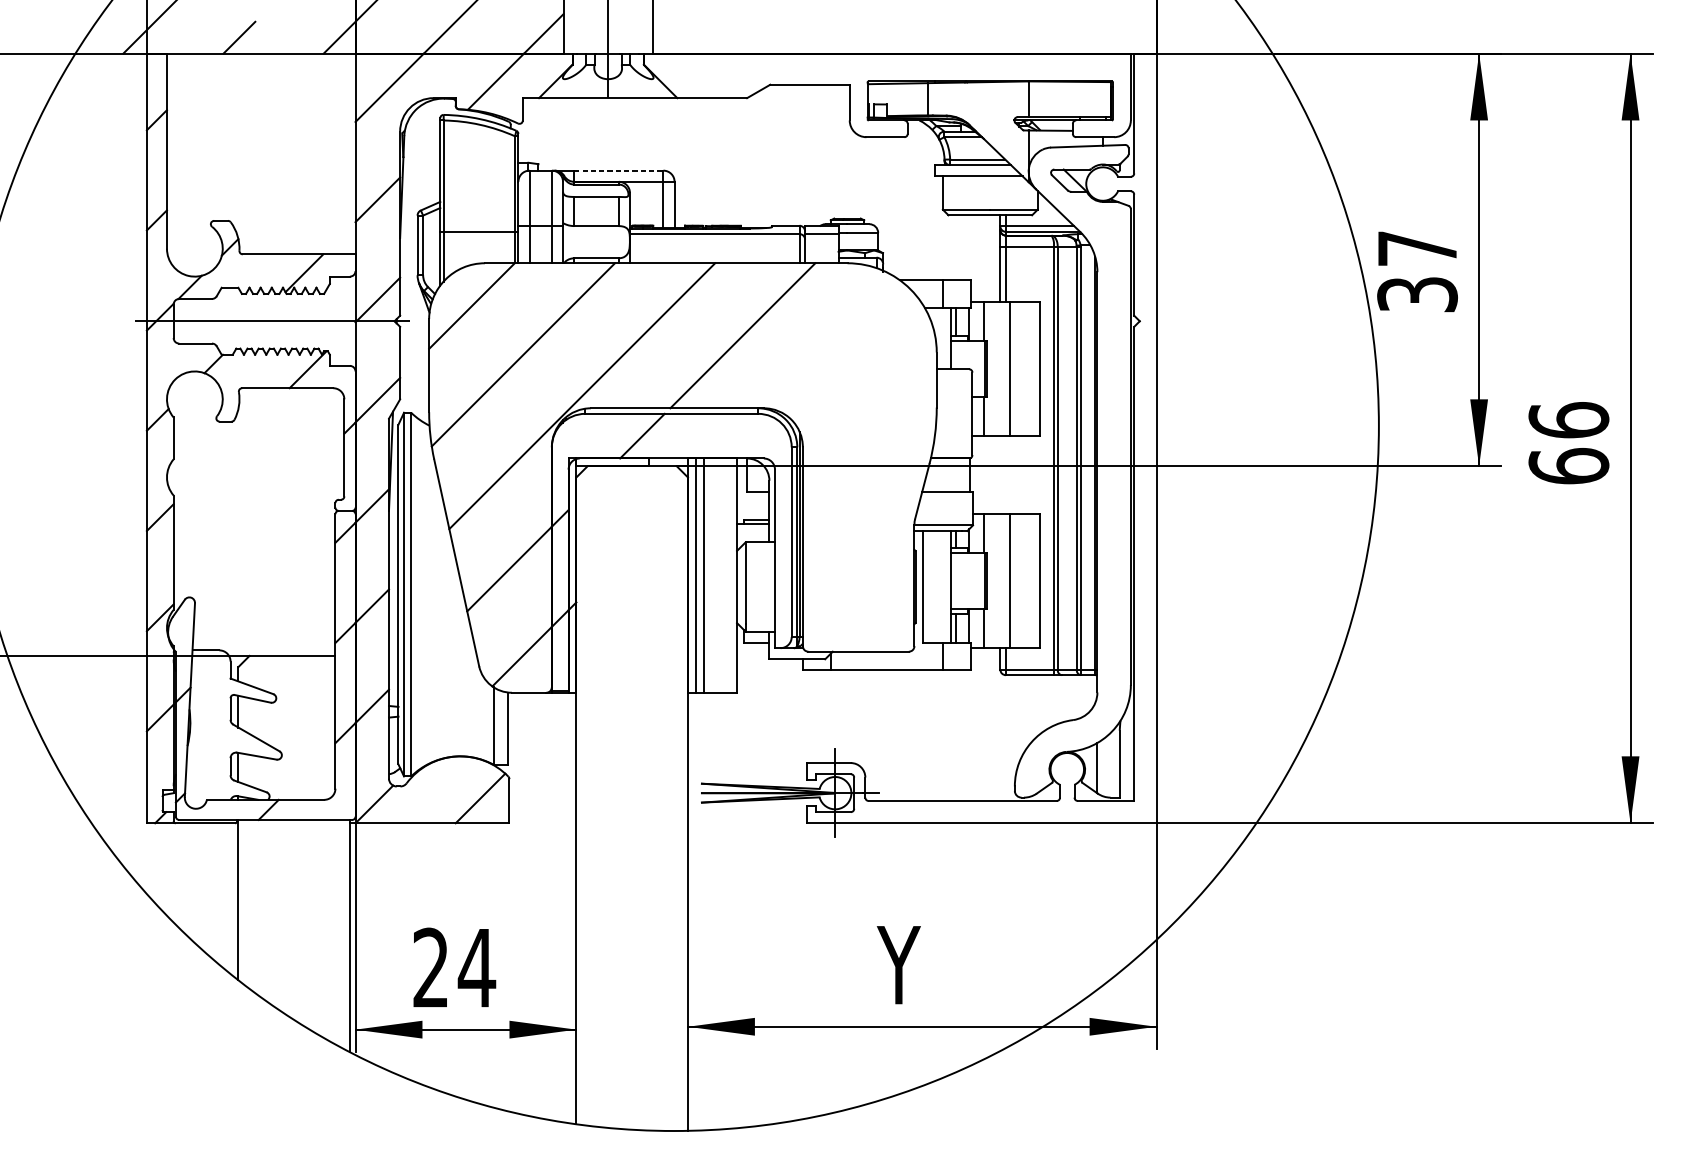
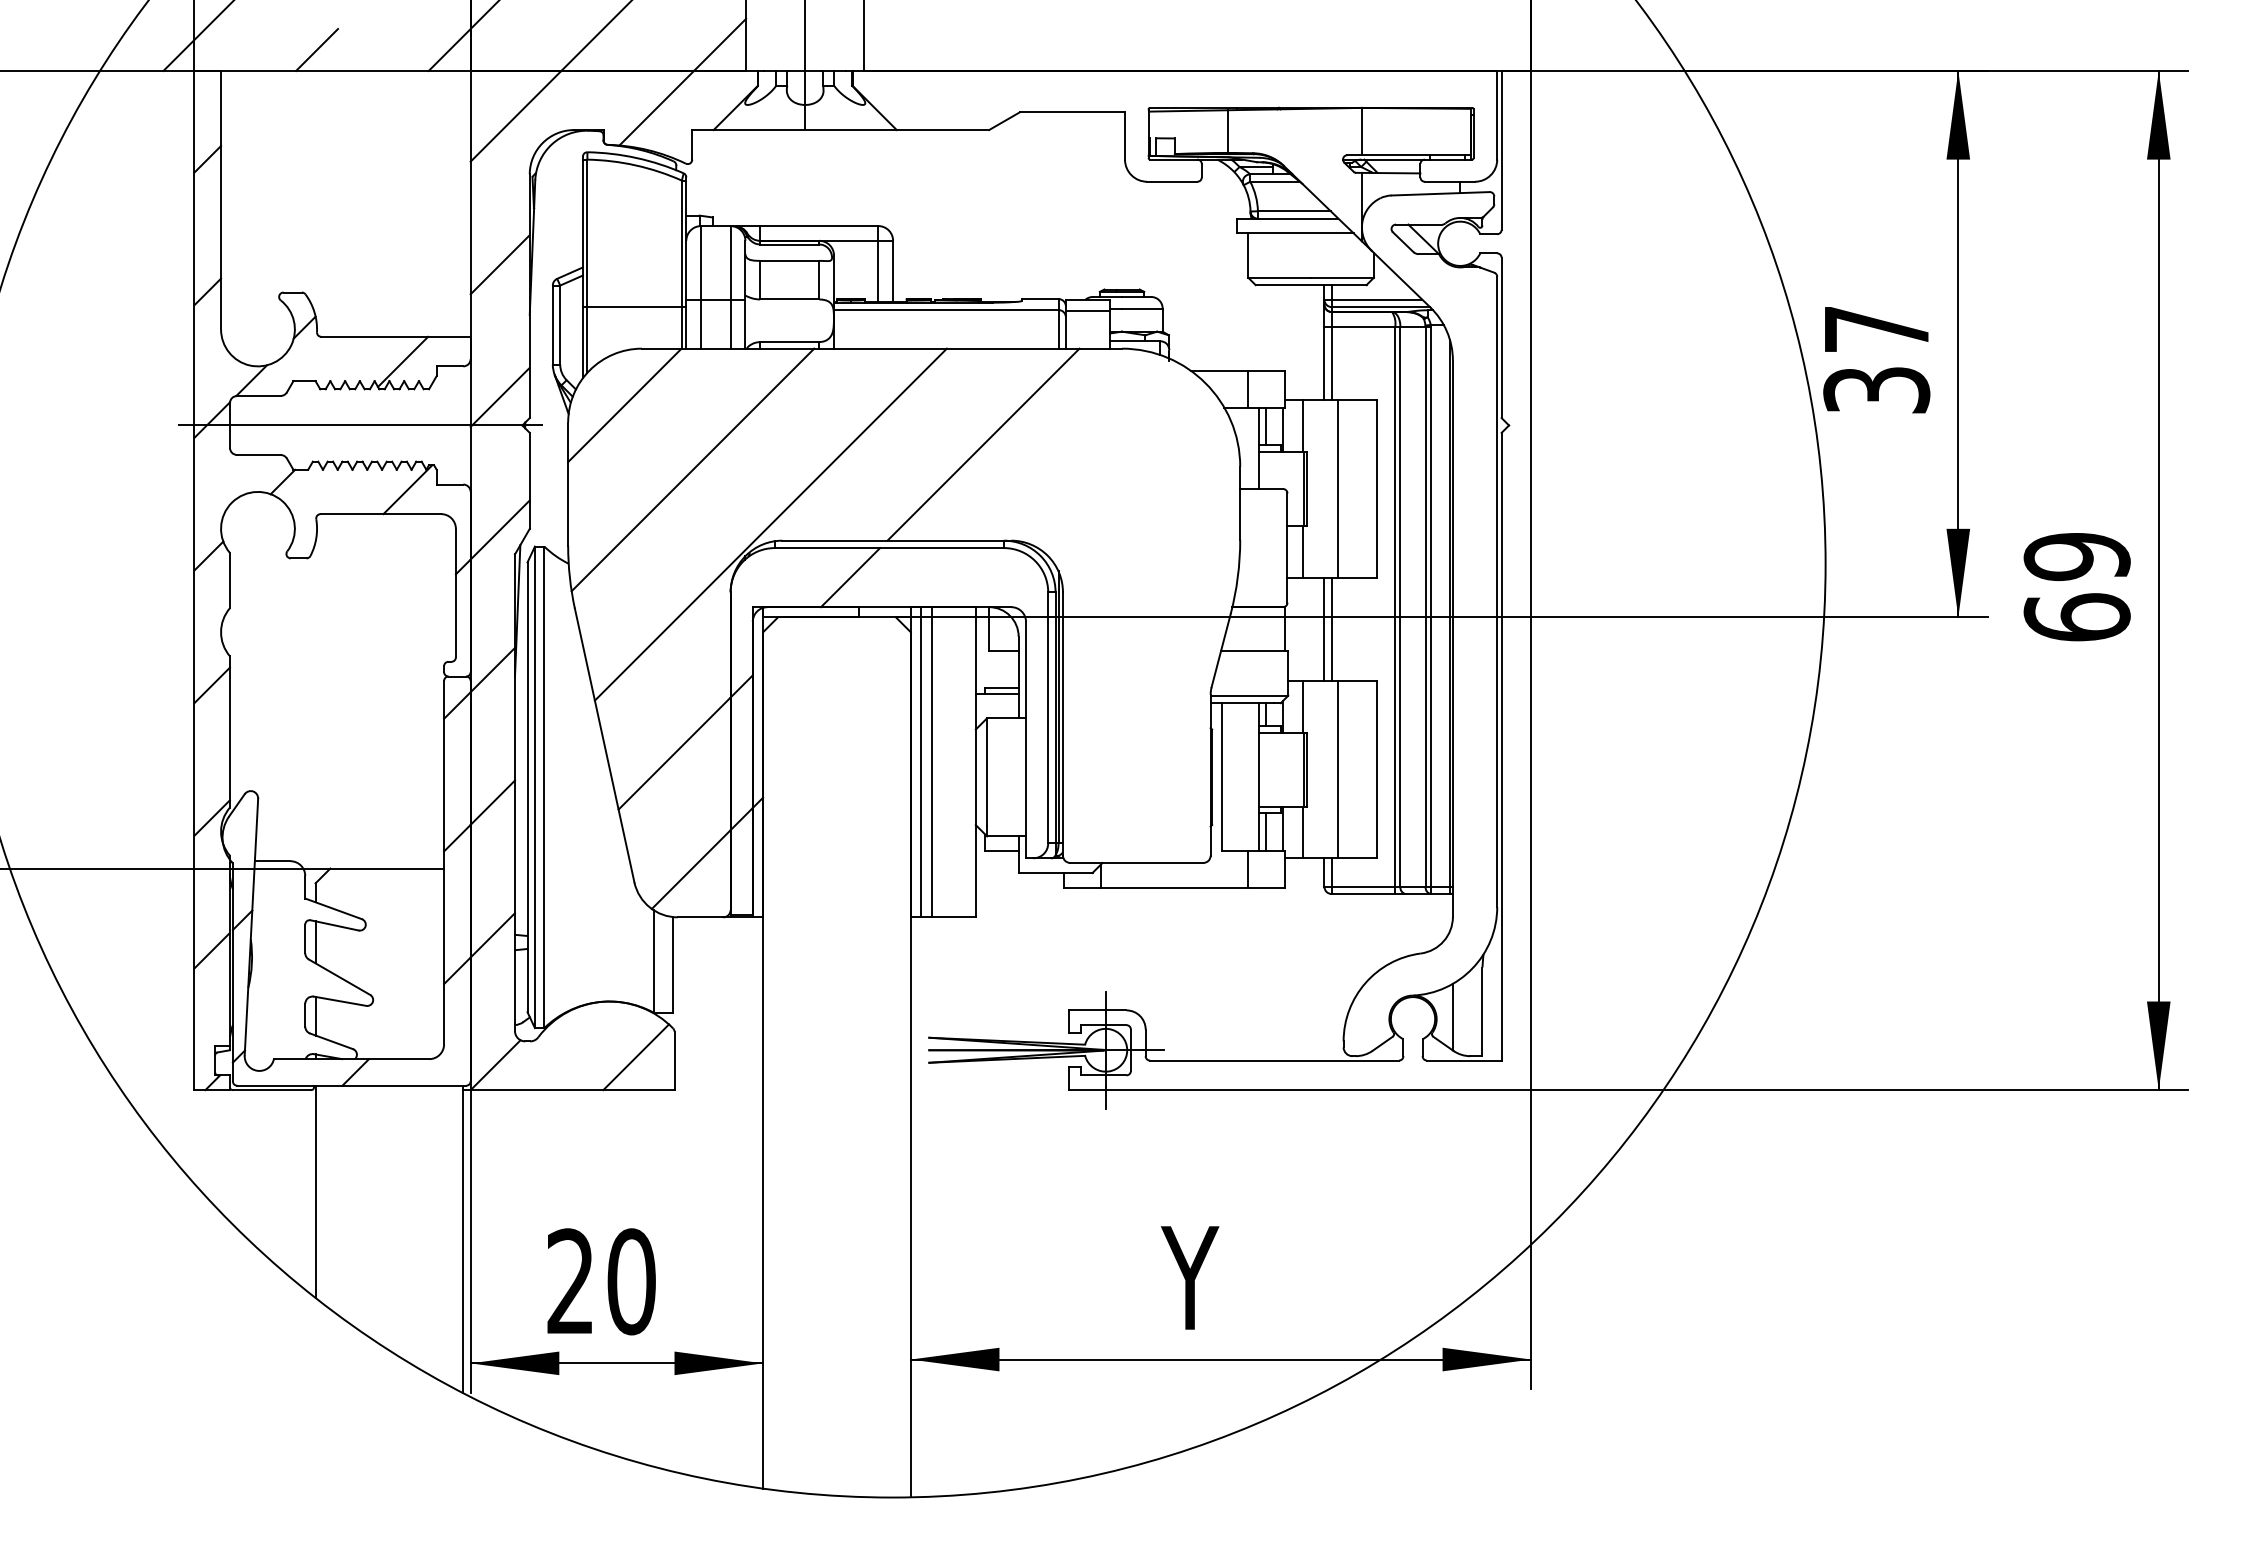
line: (618, 170) -> (819, 226), dashed -> solid
text: (1568, 420) -> (2076, 556), 66 -> 69
line: (1000, 475) -> (1324, 629), added
line: (1005, 475) -> (1331, 629), added
text: (476, 967) -> (631, 1281), 24 -> 20

